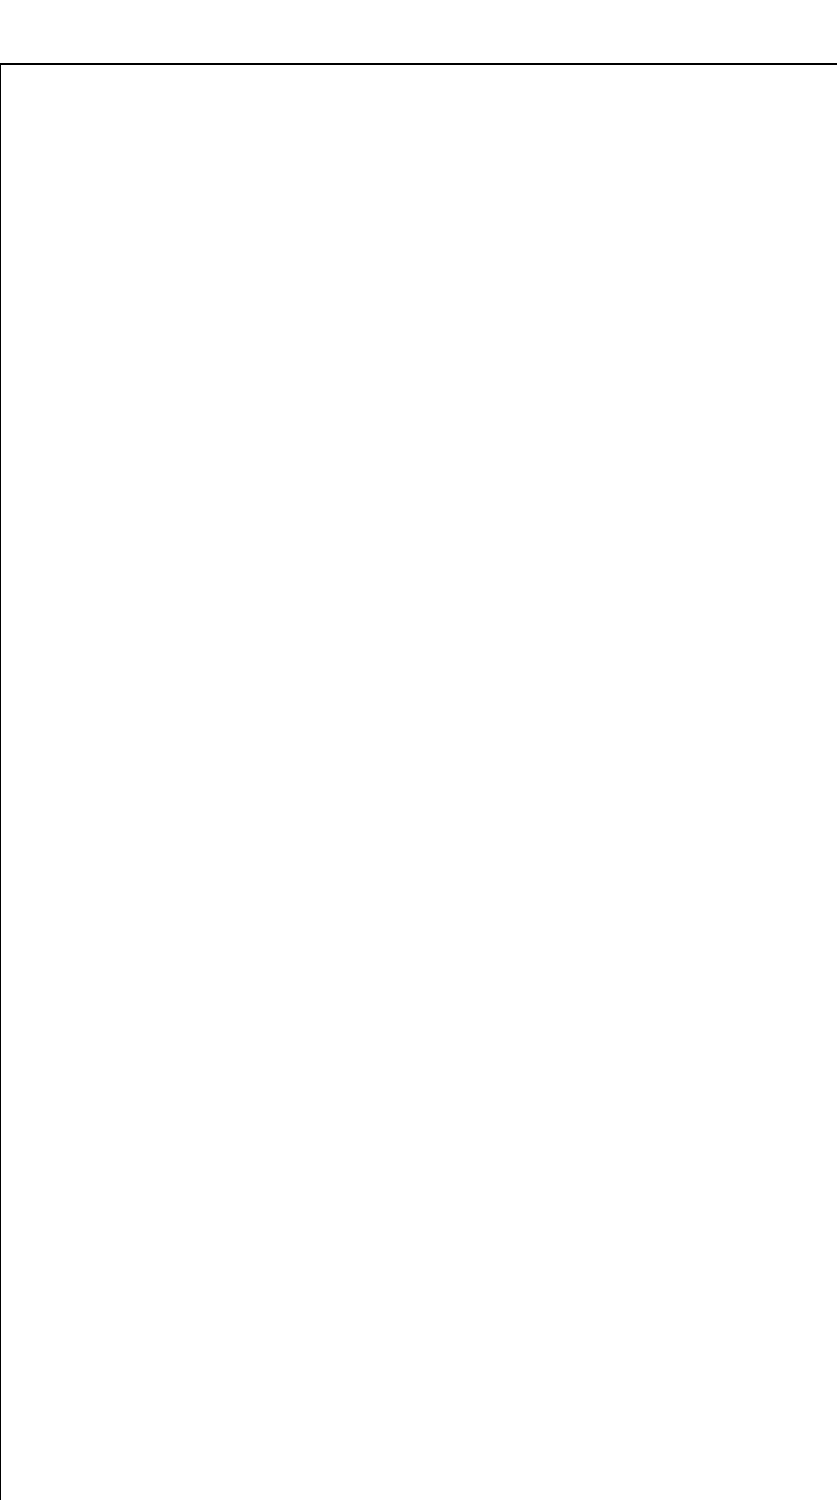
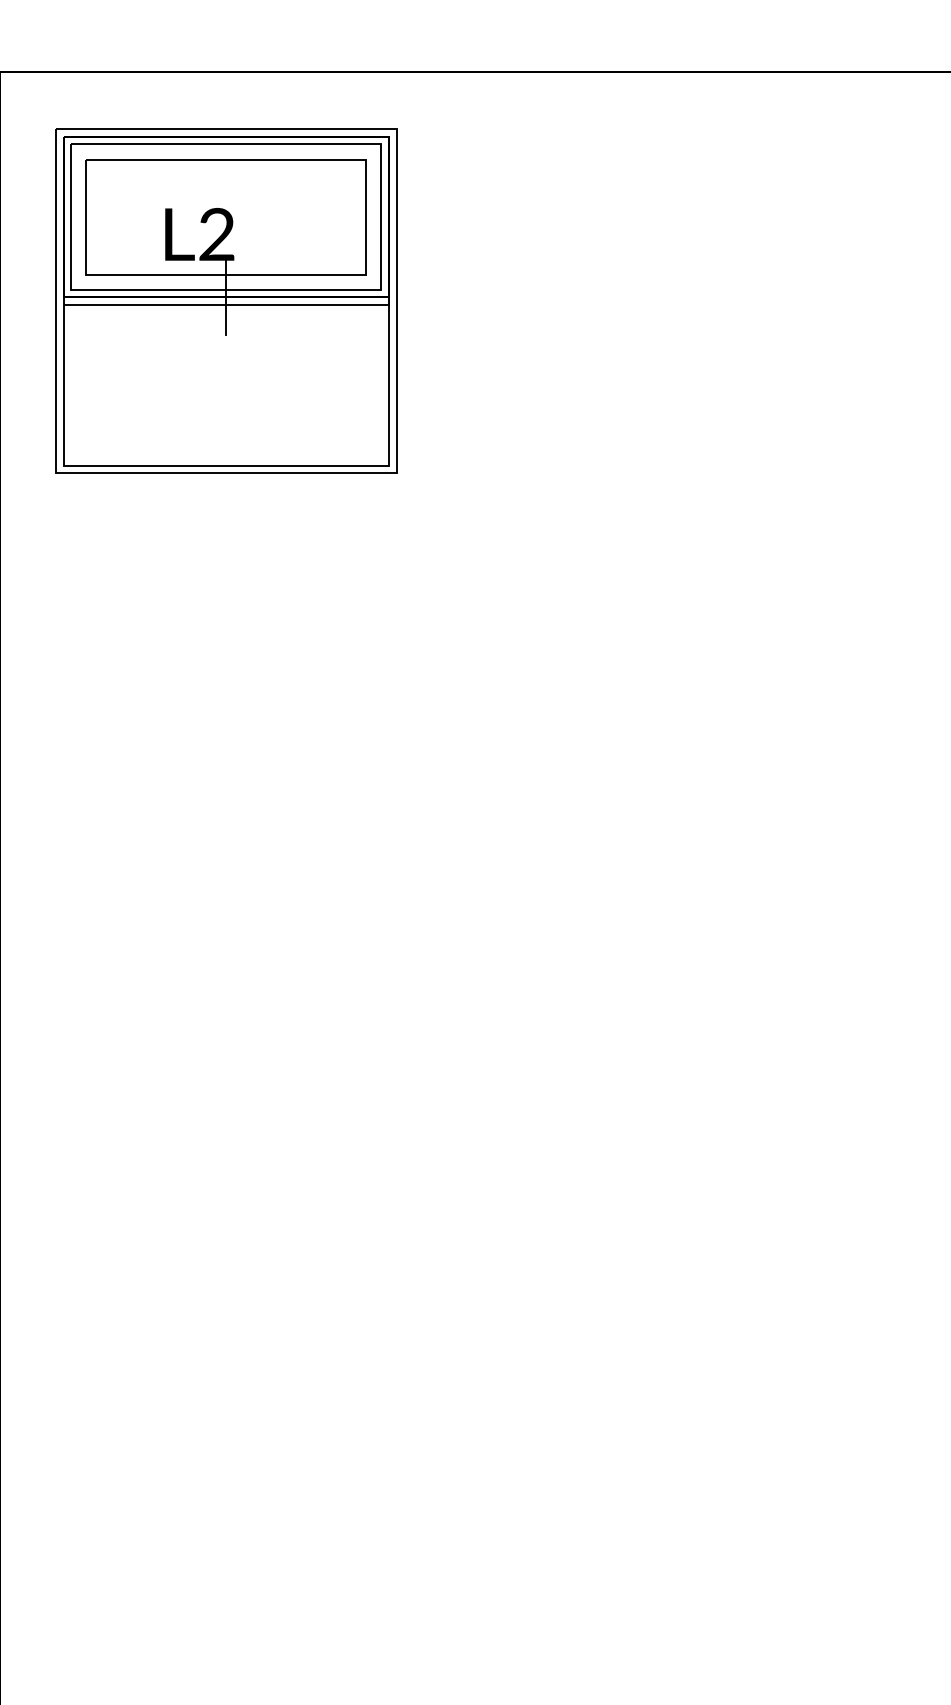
part: (199, 264) -> (226, 300), added

